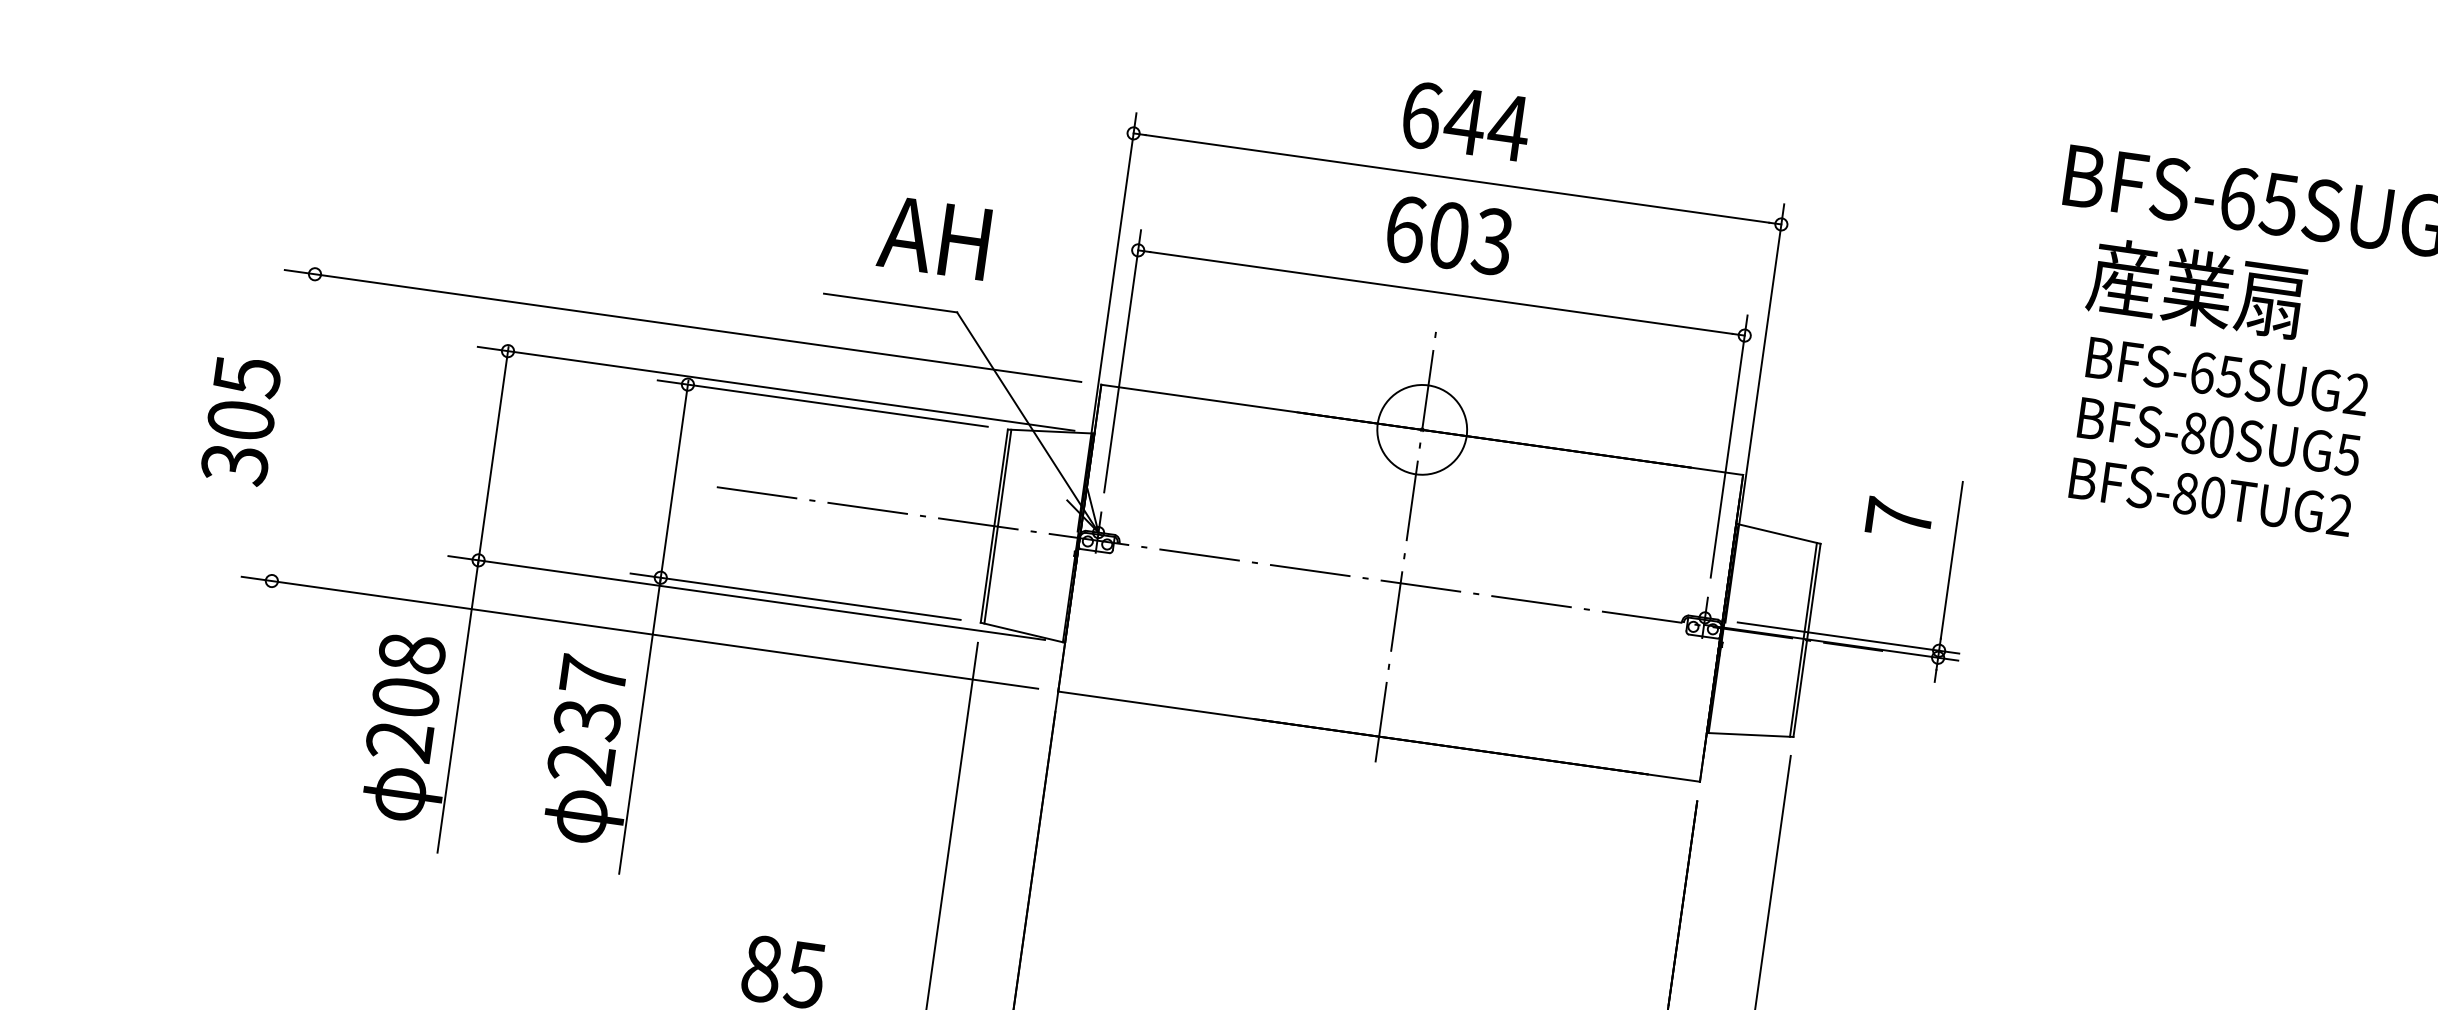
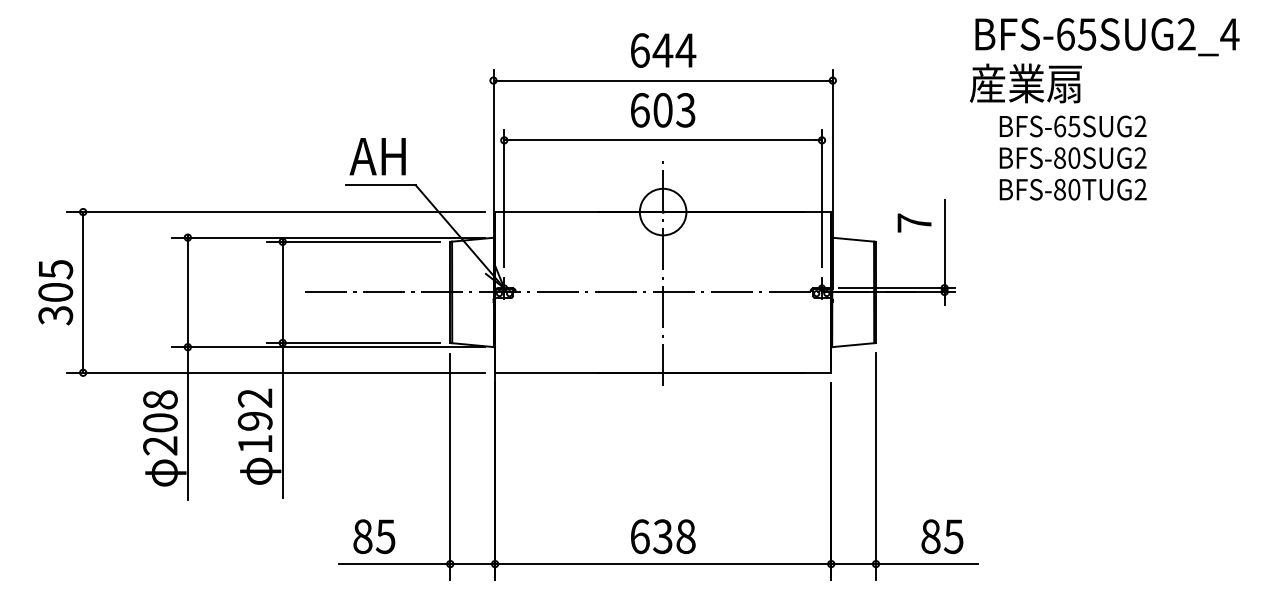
text: (934, 237) -> (377, 156), moved
text: (2196, 288) -> (1025, 83), moved
line: (294, 427) -> (83, 292), added
text: (2348, 453) -> (1140, 157), BFS-80SUG5 -> BFS-80SUG2
text: (586, 718) -> (254, 420), 237 -> 192

